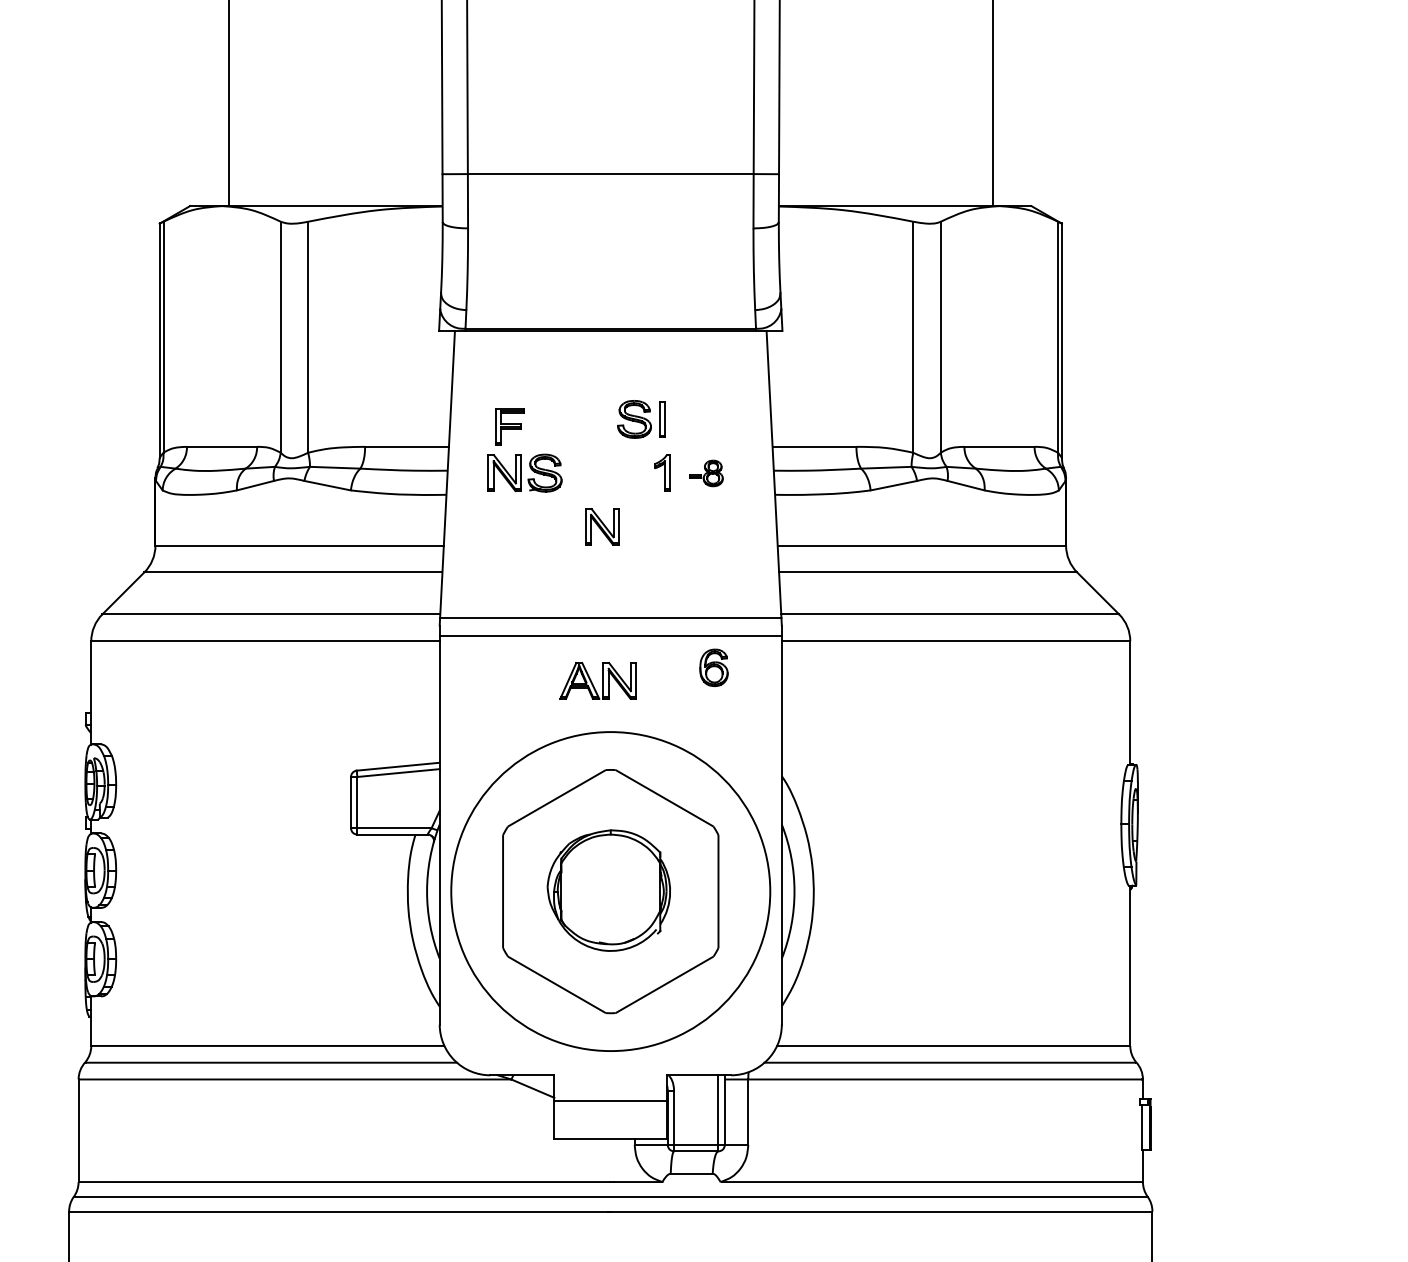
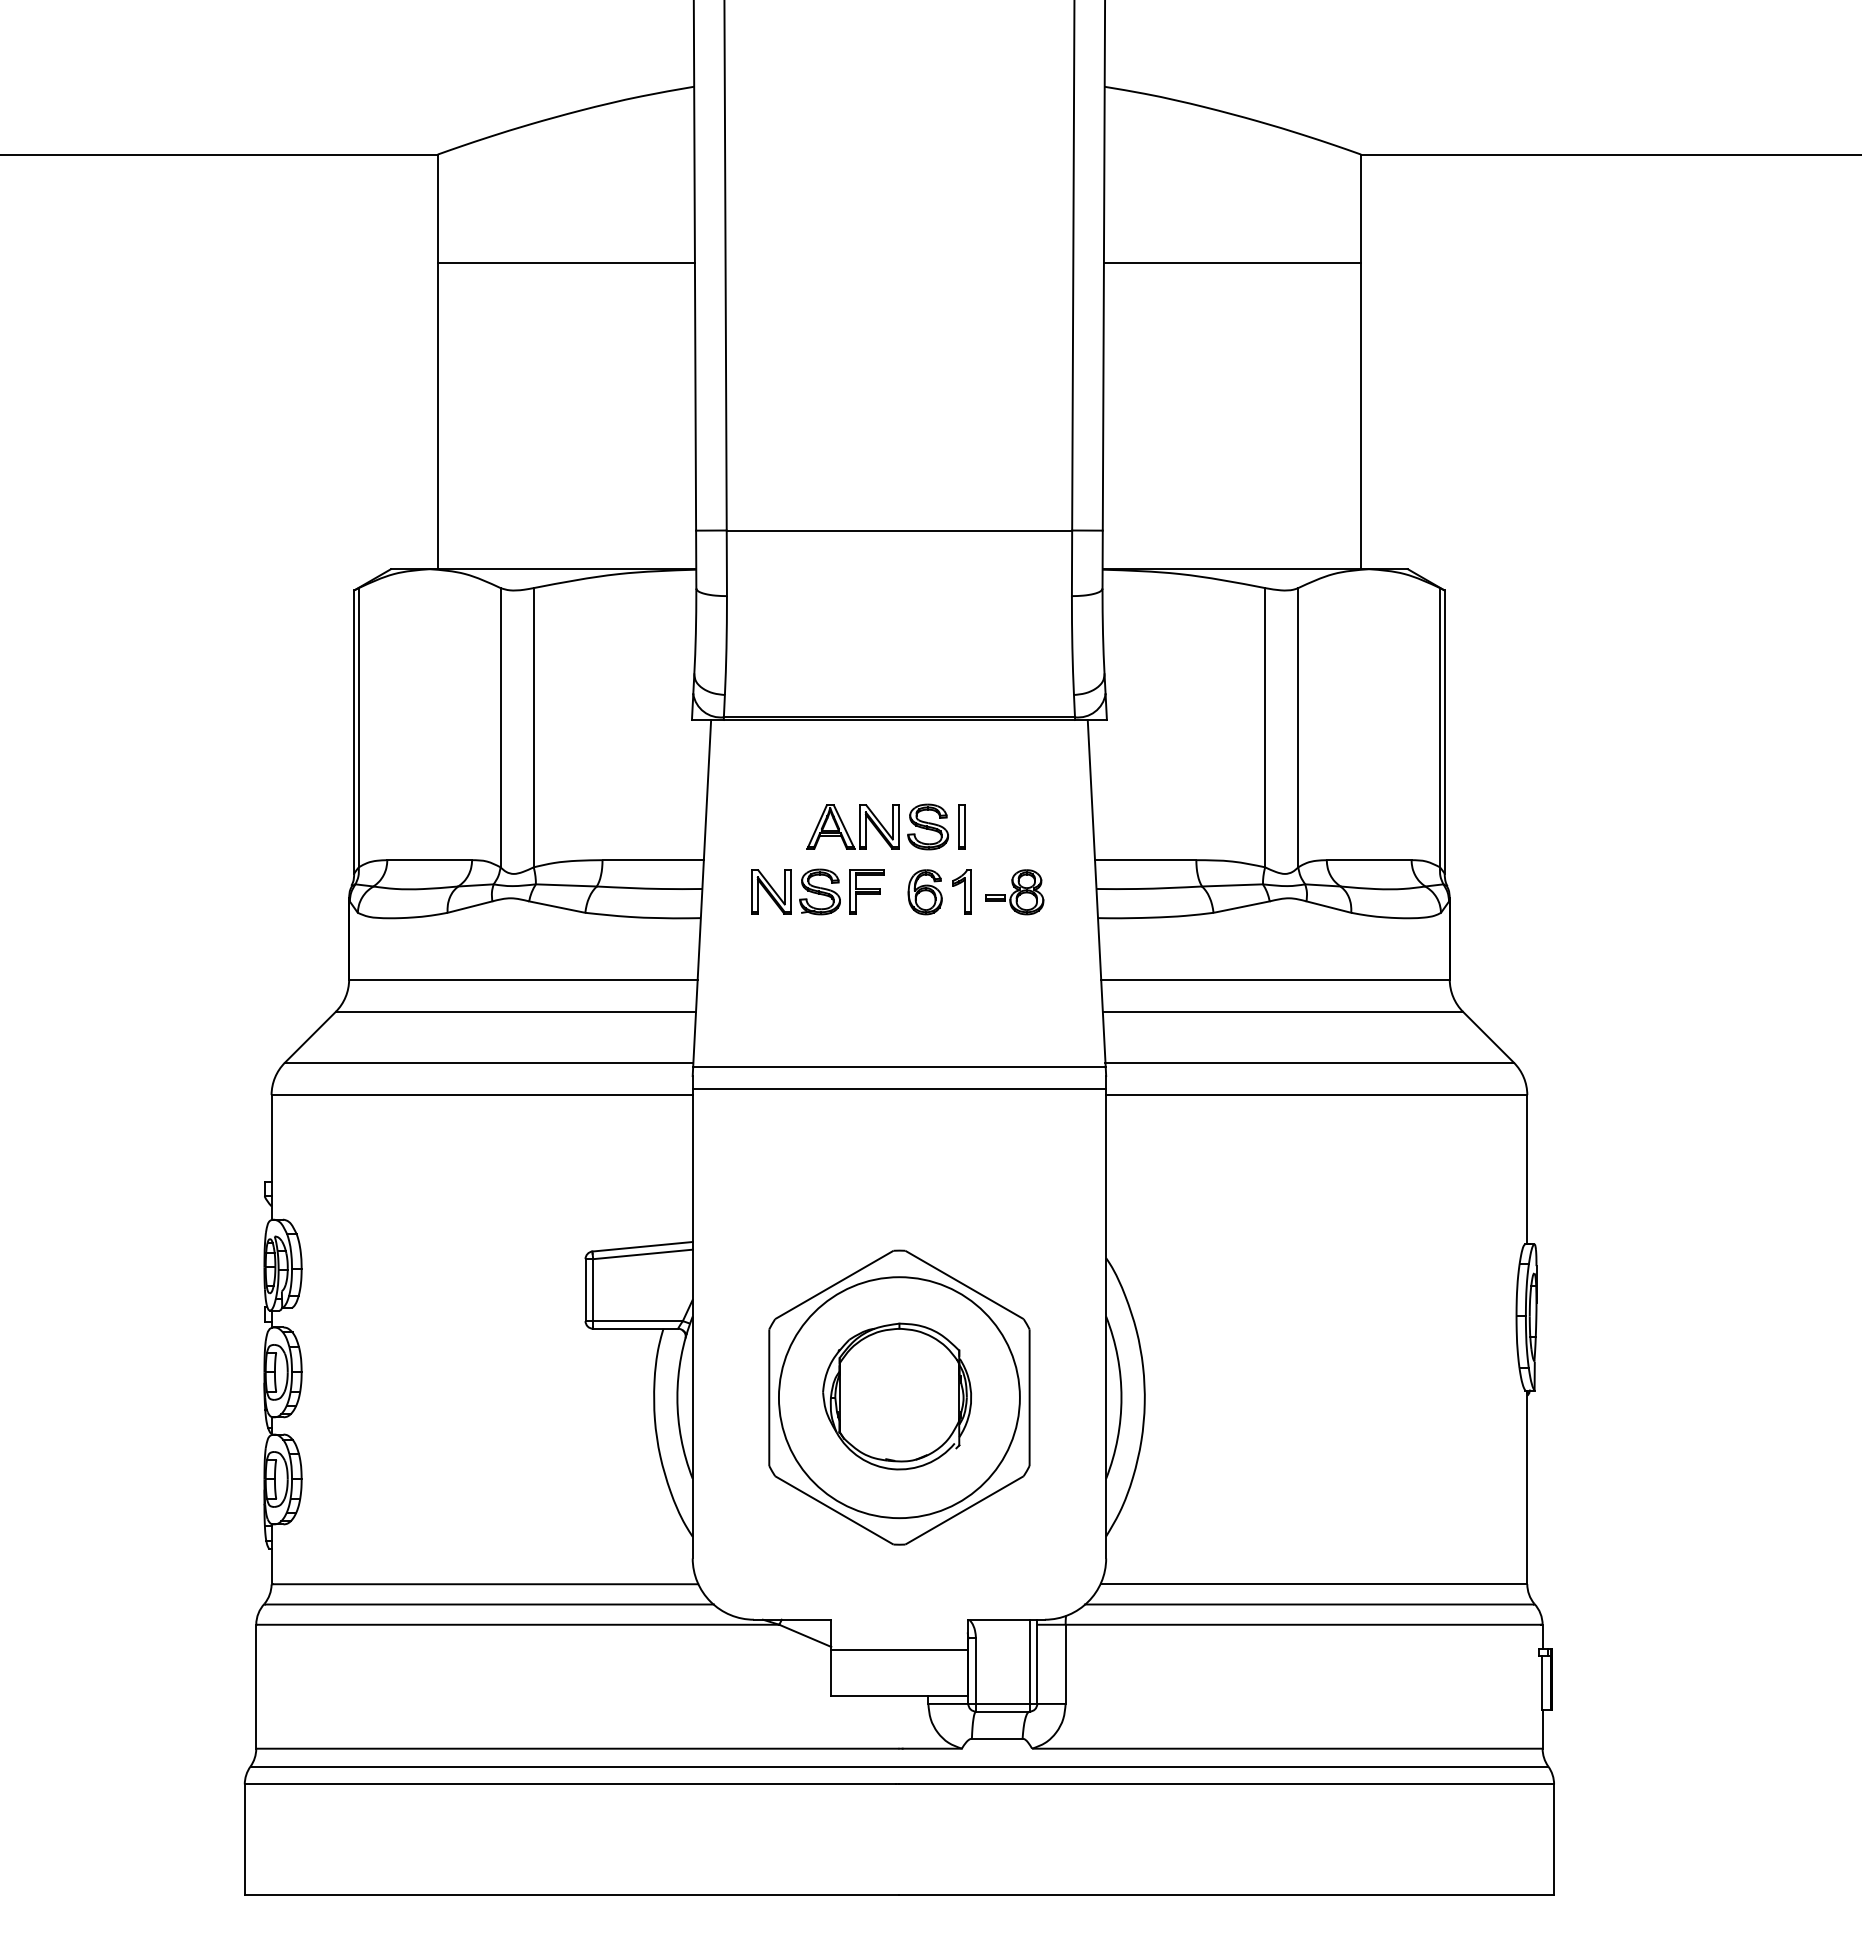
part: (509, 426) -> (866, 891), moved
part: (705, 473) -> (1014, 892), size x1.43
part: (602, 526) -> (889, 956), removed
part: (713, 668) -> (924, 892), moved
part: (592, 682) -> (846, 829), moved
circle: (609, 891) -> (898, 1397), size x0.62

